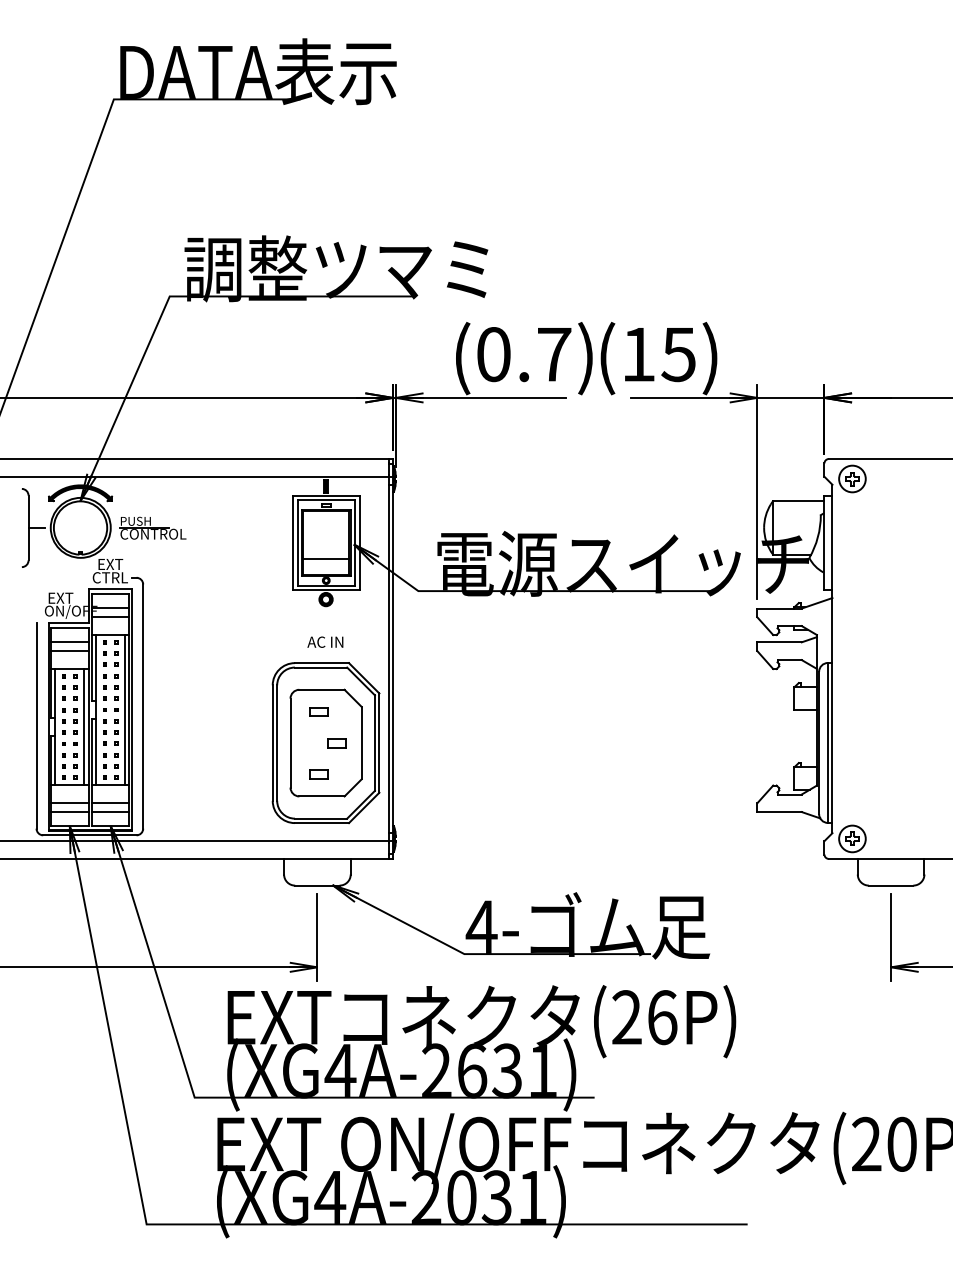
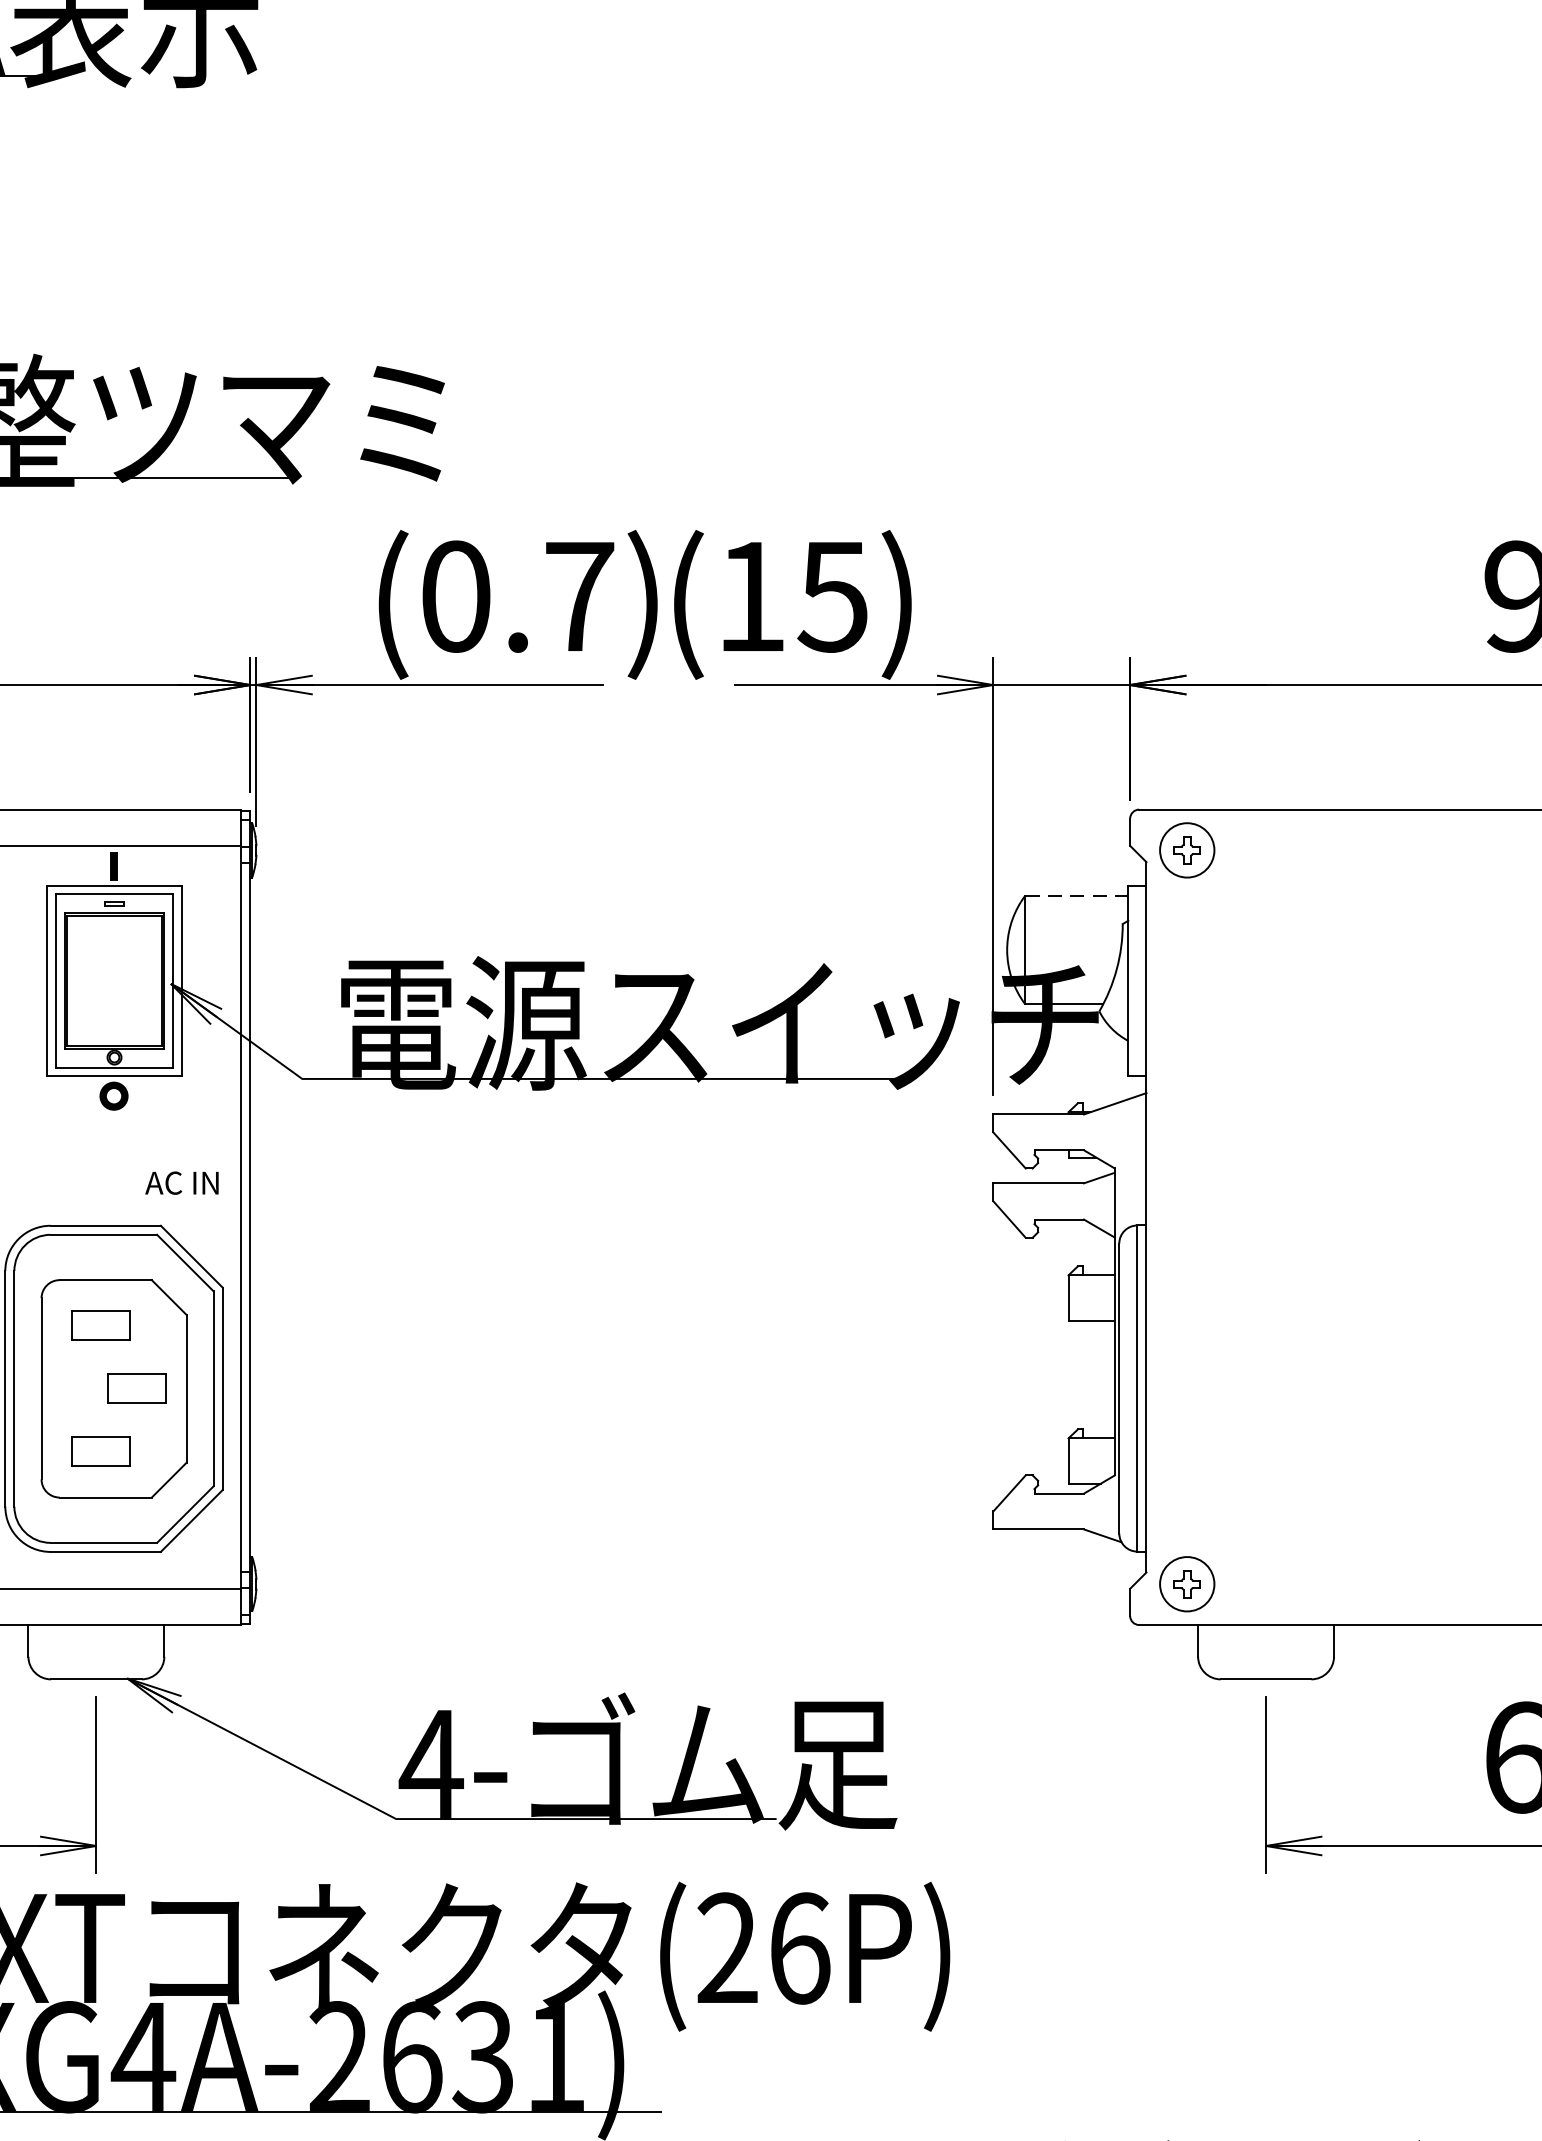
line: (798, 501) -> (1077, 896), solid -> dashed
line: (326, 559) -> (114, 1014), removed
text: (325, 641) -> (182, 1181), moved
part: (318, 711) -> (98, 1324), size x1.6
part: (336, 743) -> (135, 1389), size x1.6
part: (318, 774) -> (98, 1452), size x1.6

